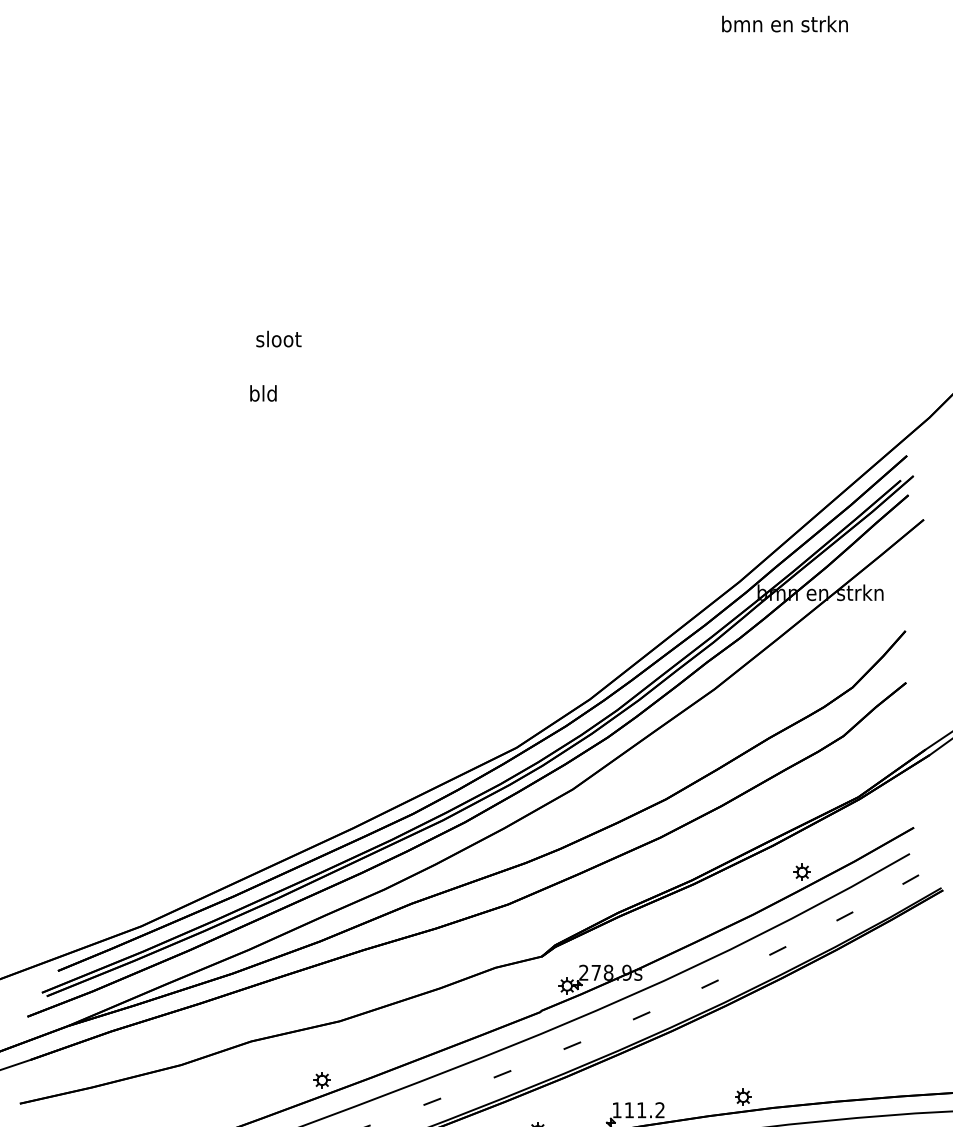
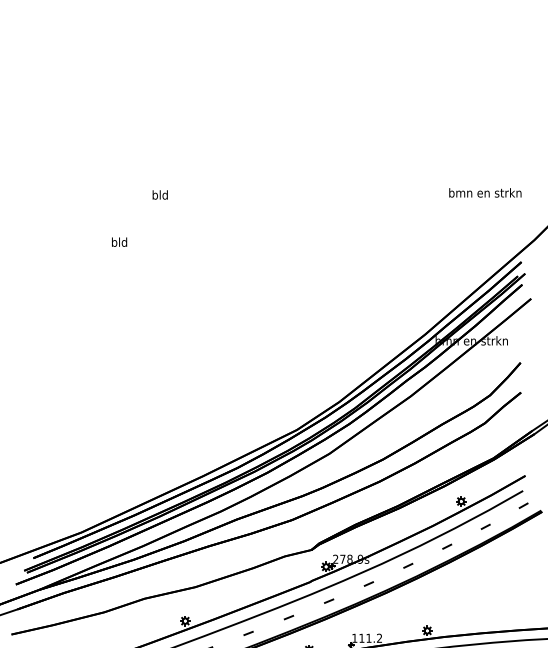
text: (785, 23) -> (485, 192), moved
text: (279, 338) -> (160, 194), sloot -> bld
text: (263, 392) -> (119, 241), moved

